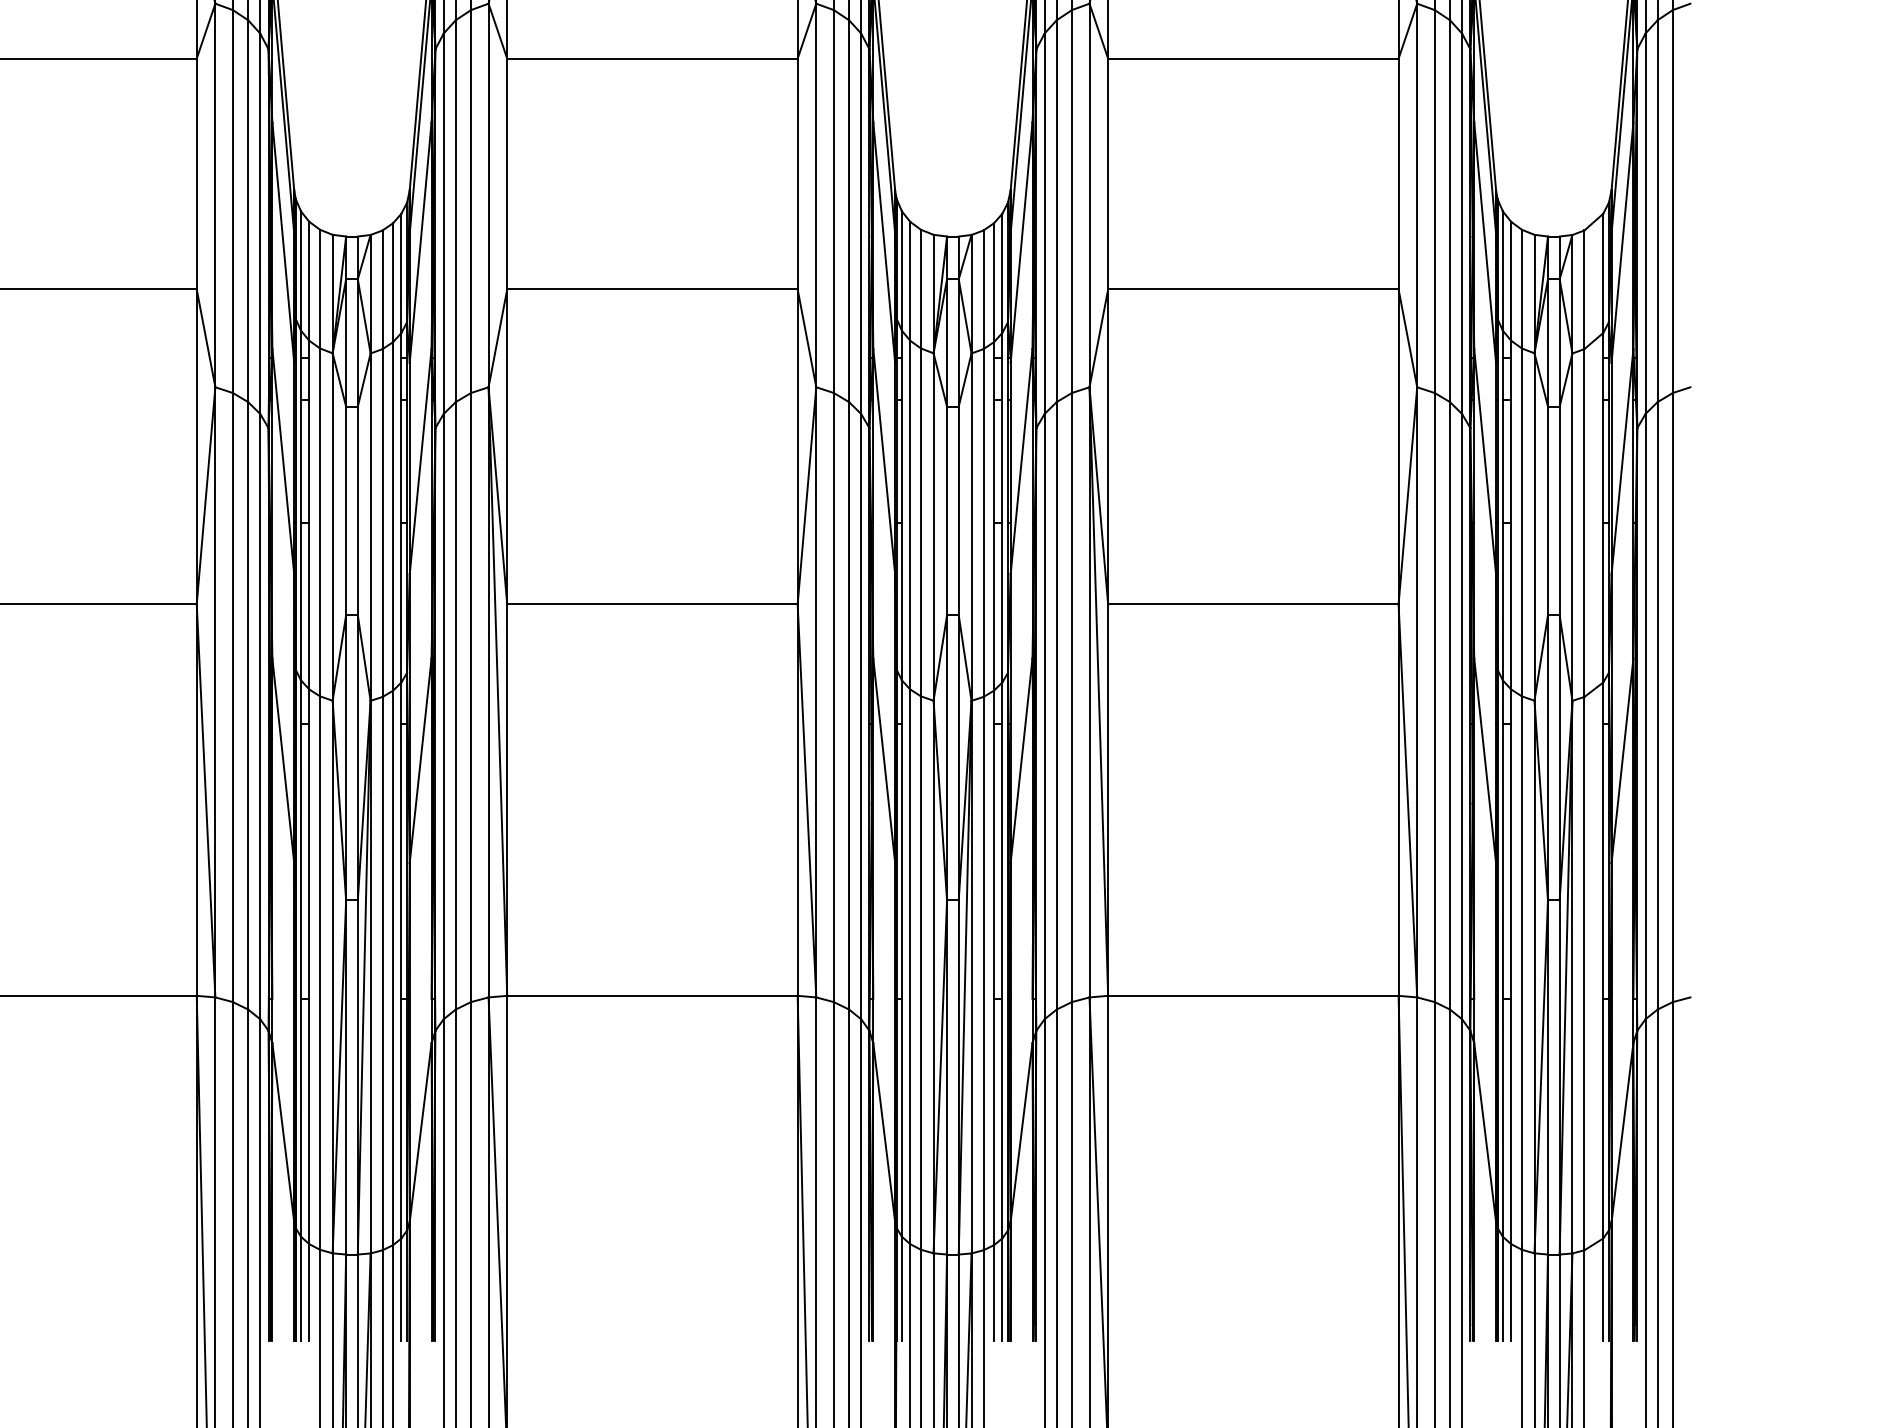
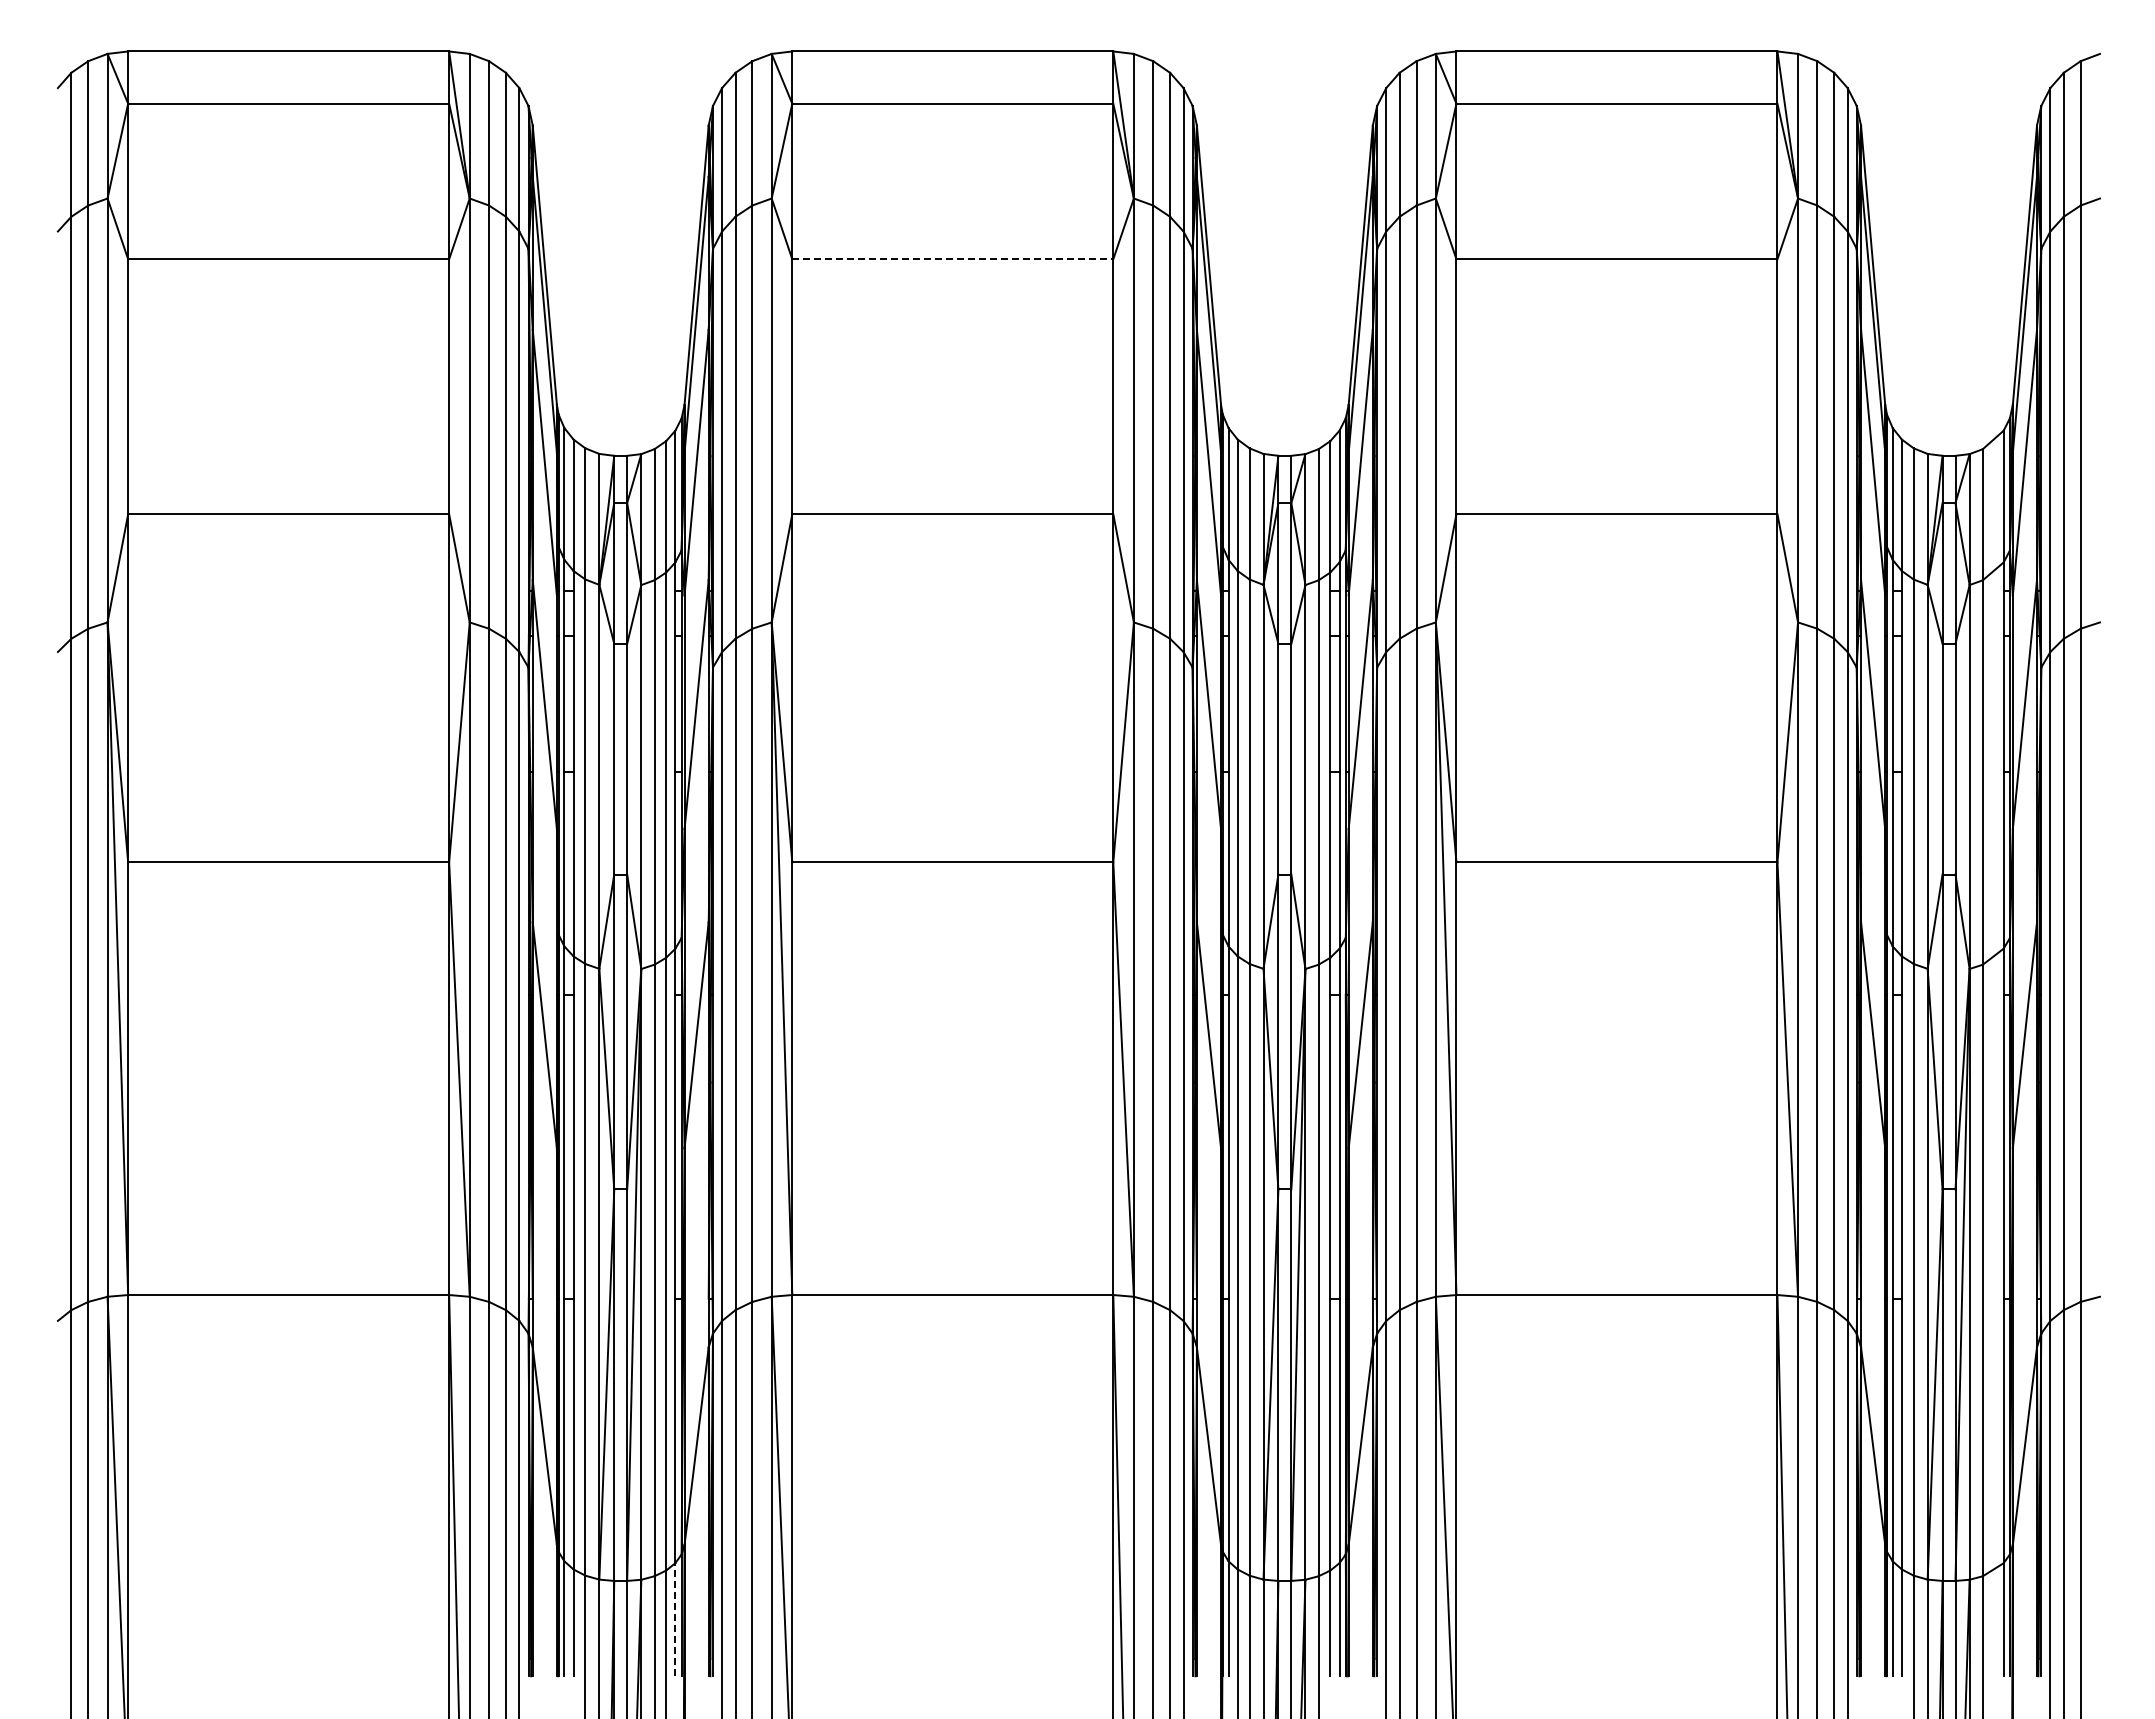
line: (652, 58) -> (952, 259), solid -> dashed
line: (401, 1289) -> (675, 1619), solid -> dashed

